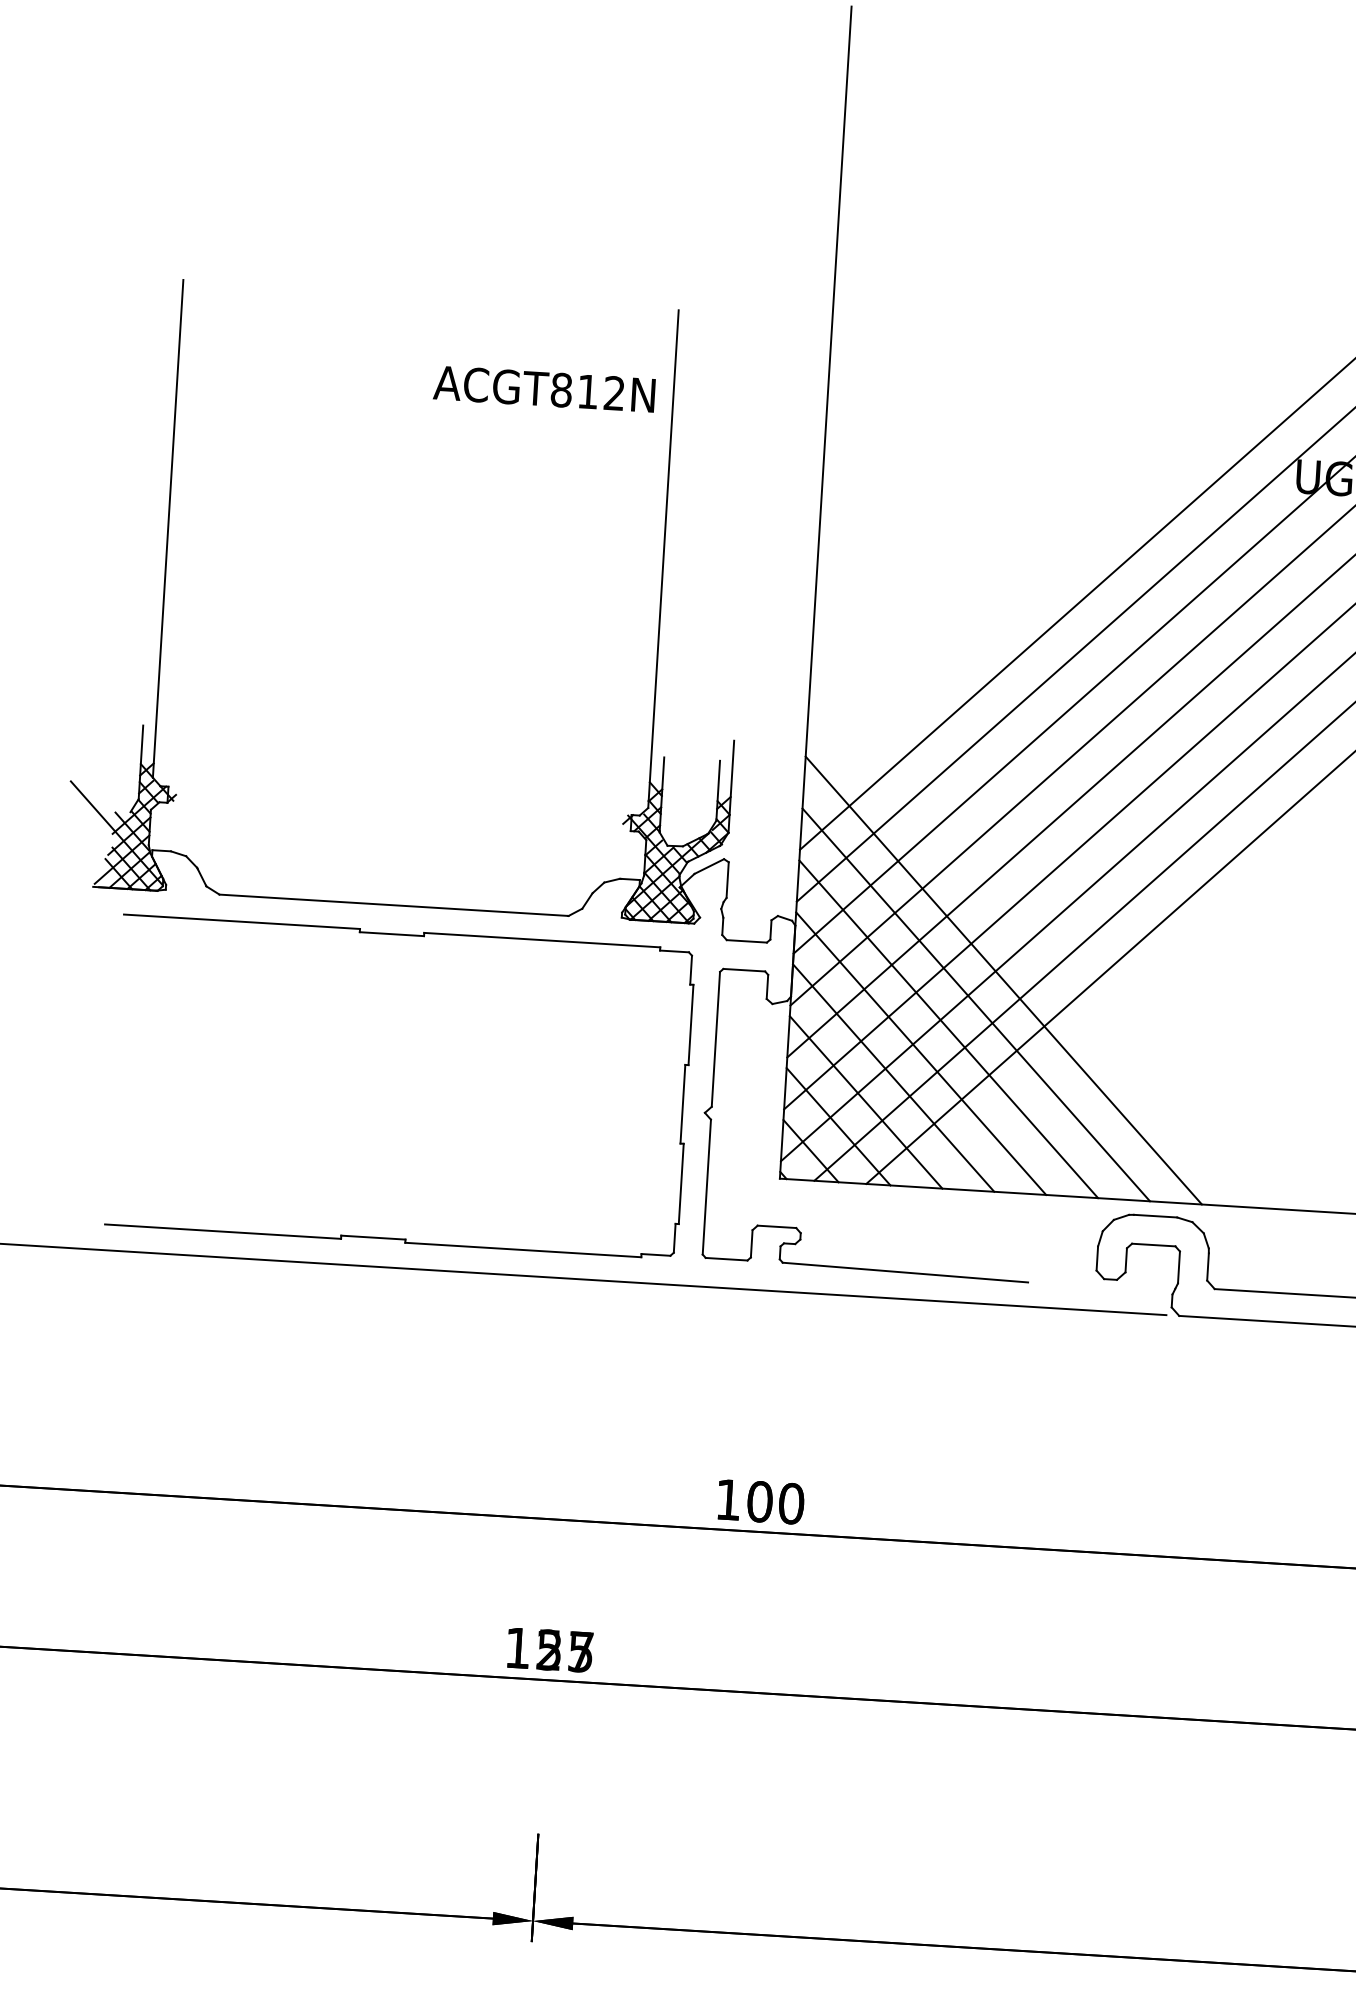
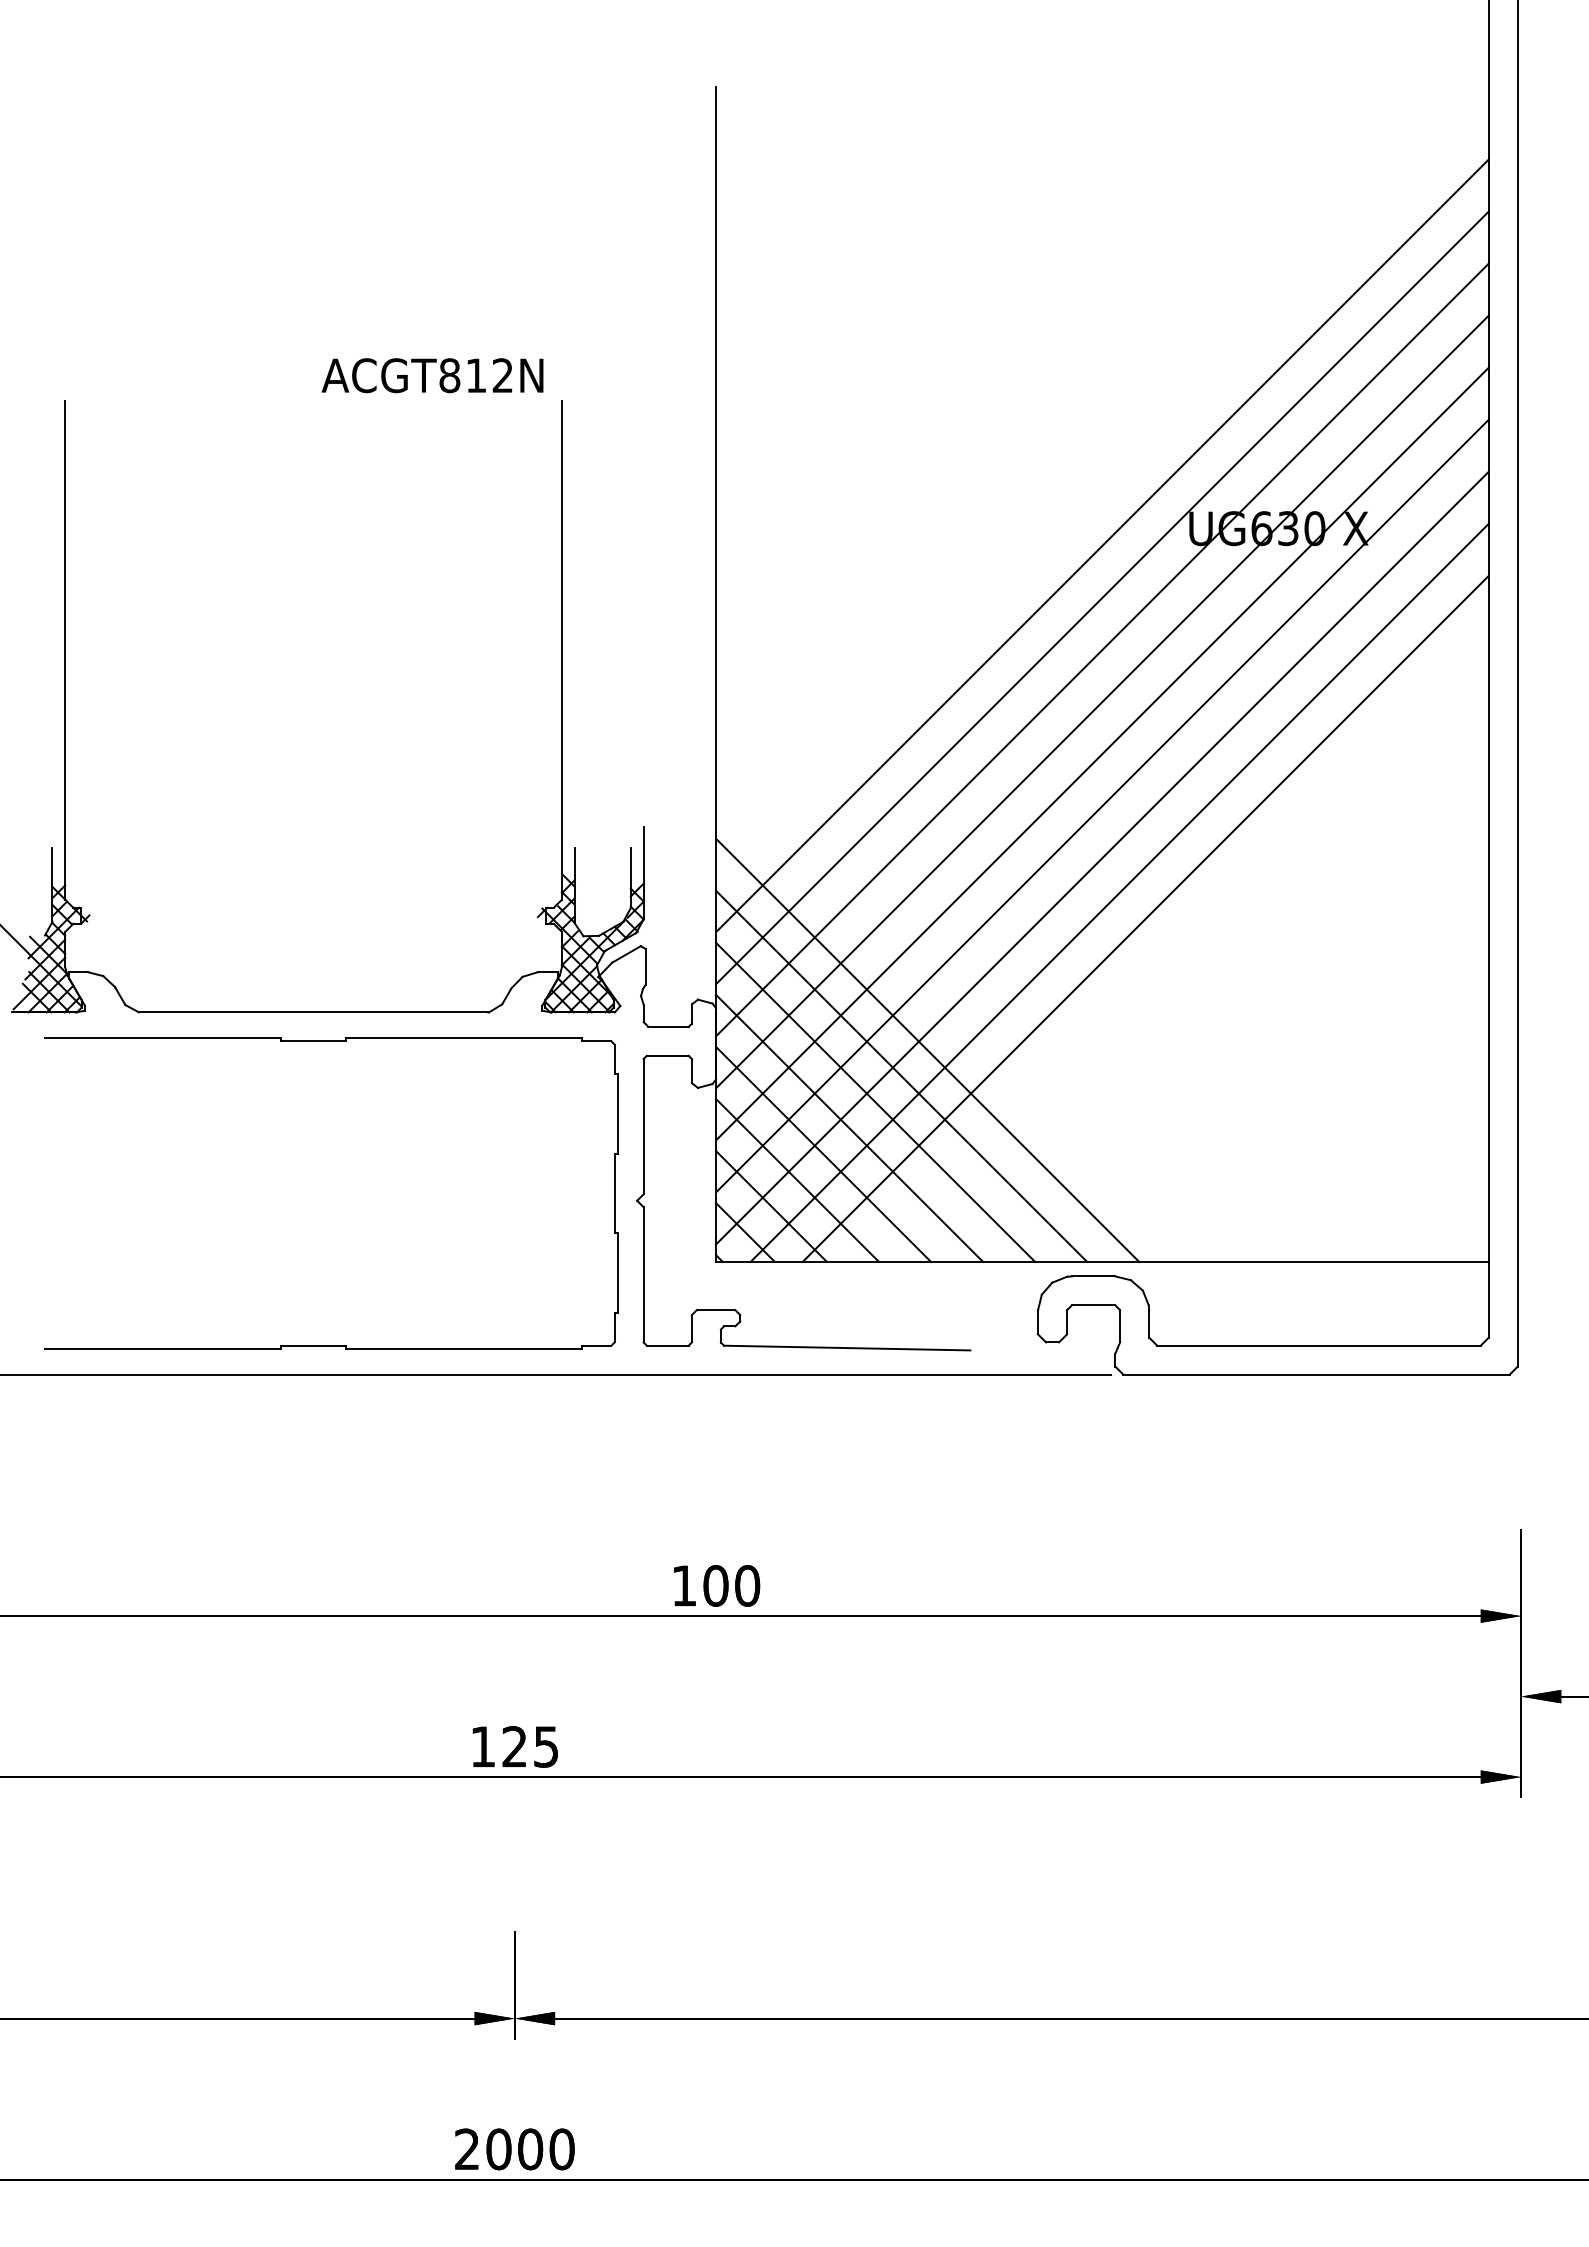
text: (544, 389) -> (432, 375), moved
text: (564, 1650) -> (529, 1746), 157 -> 125

